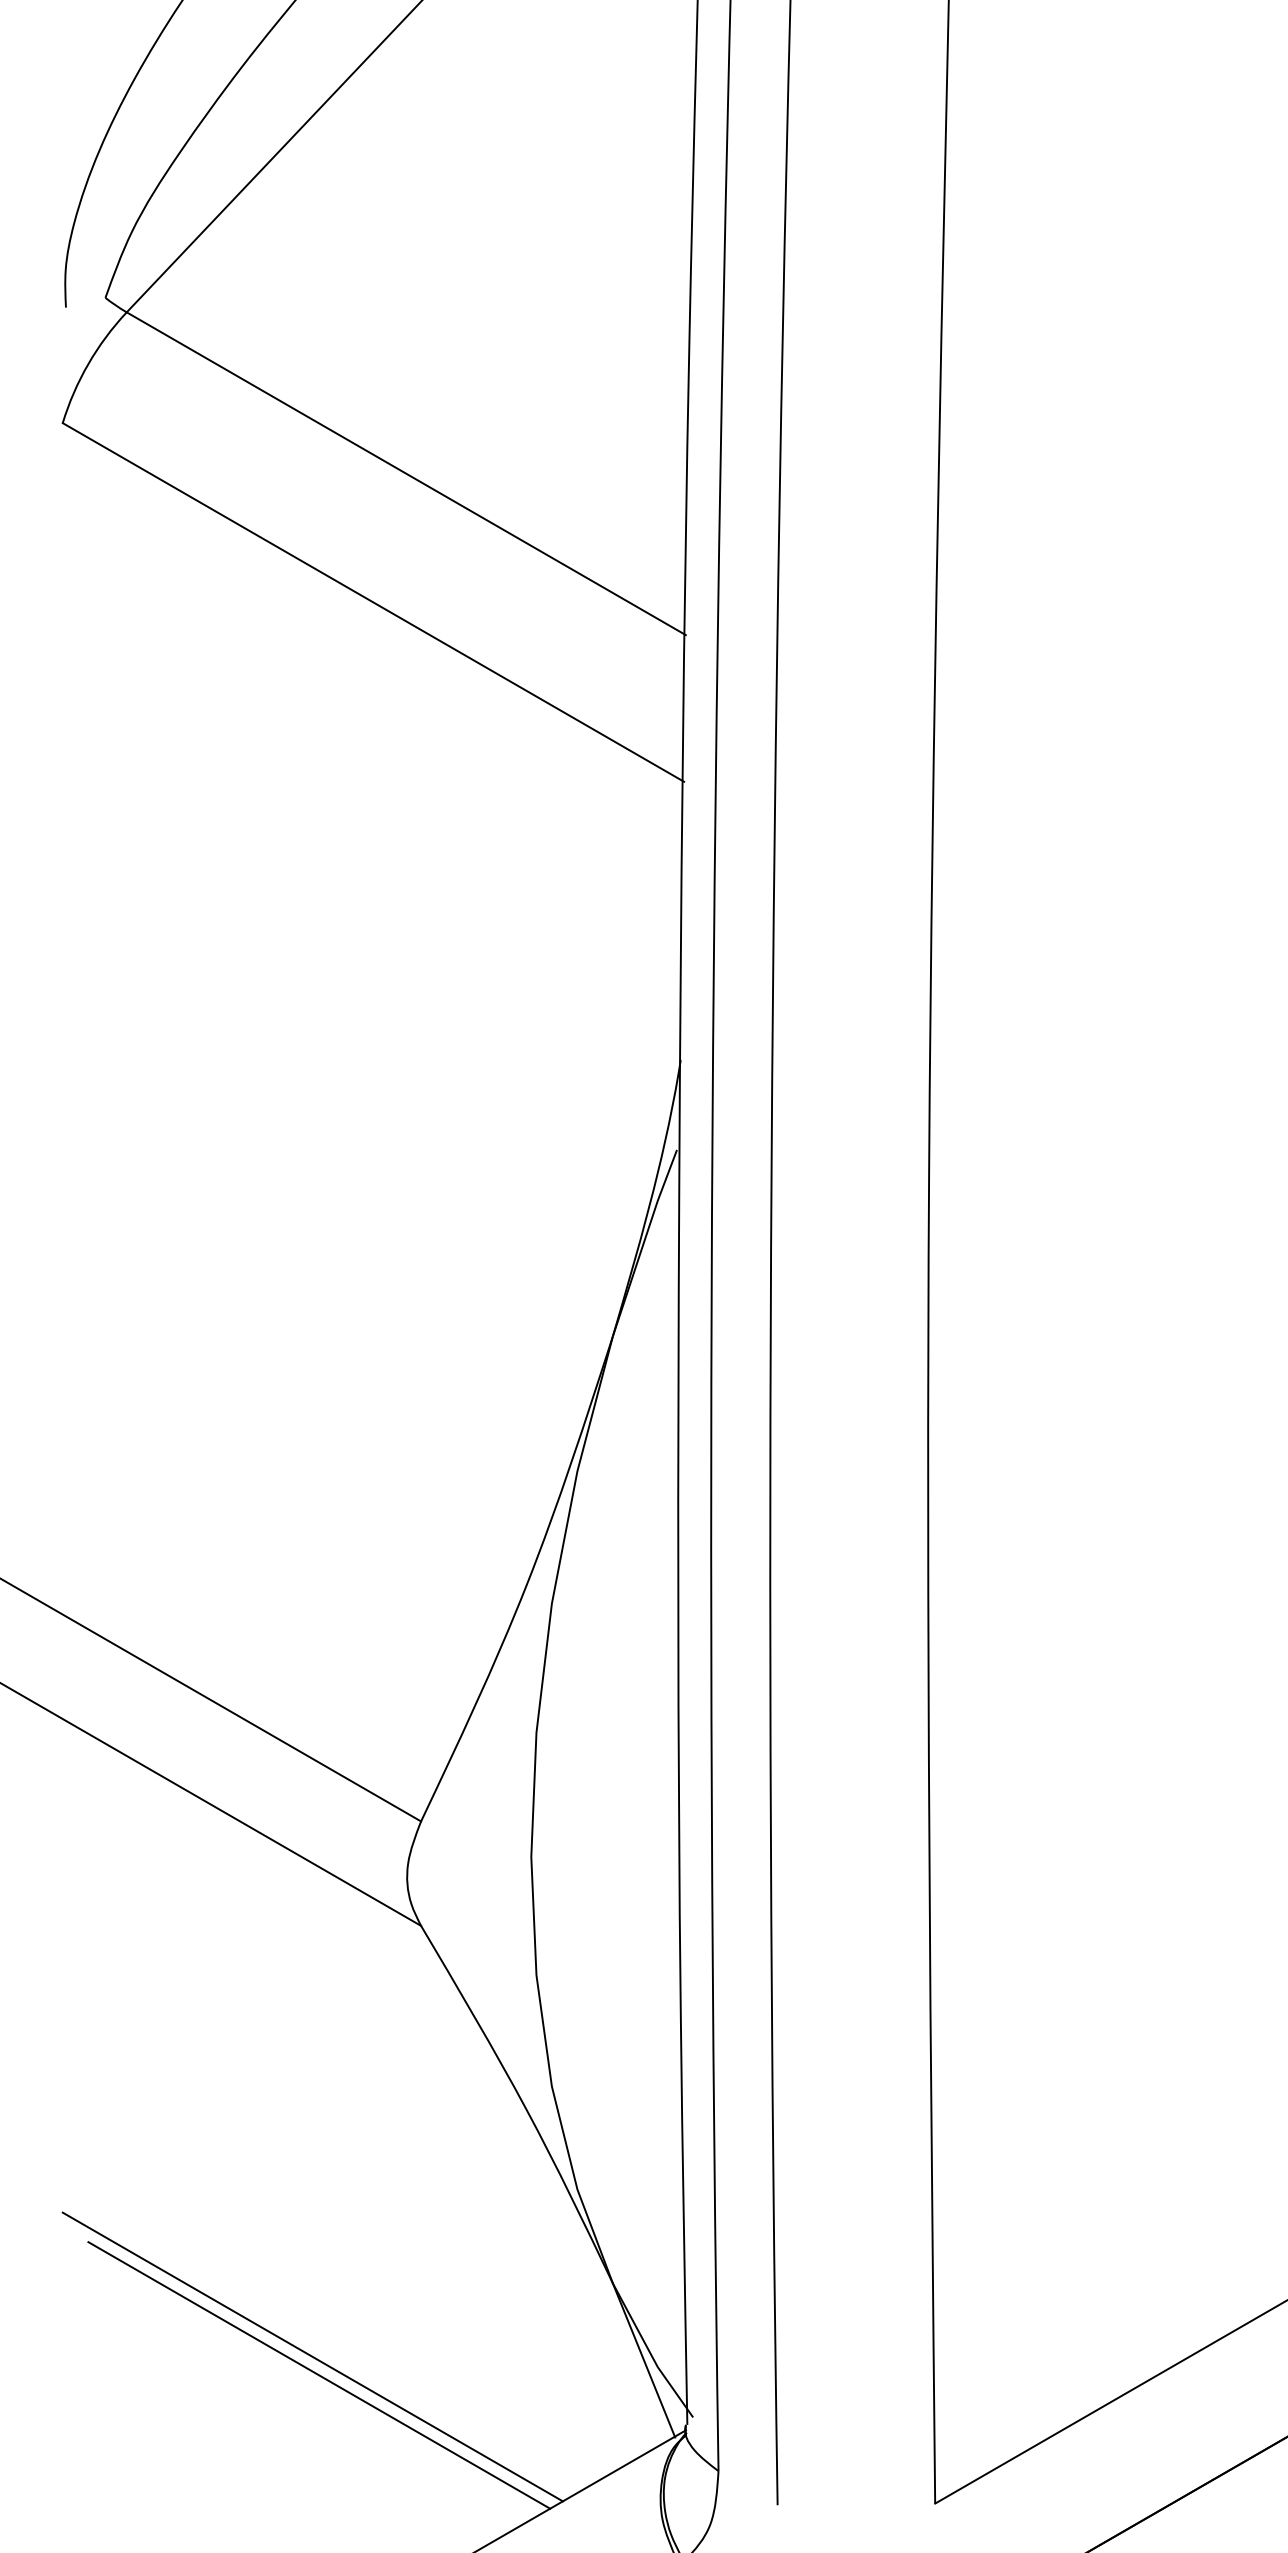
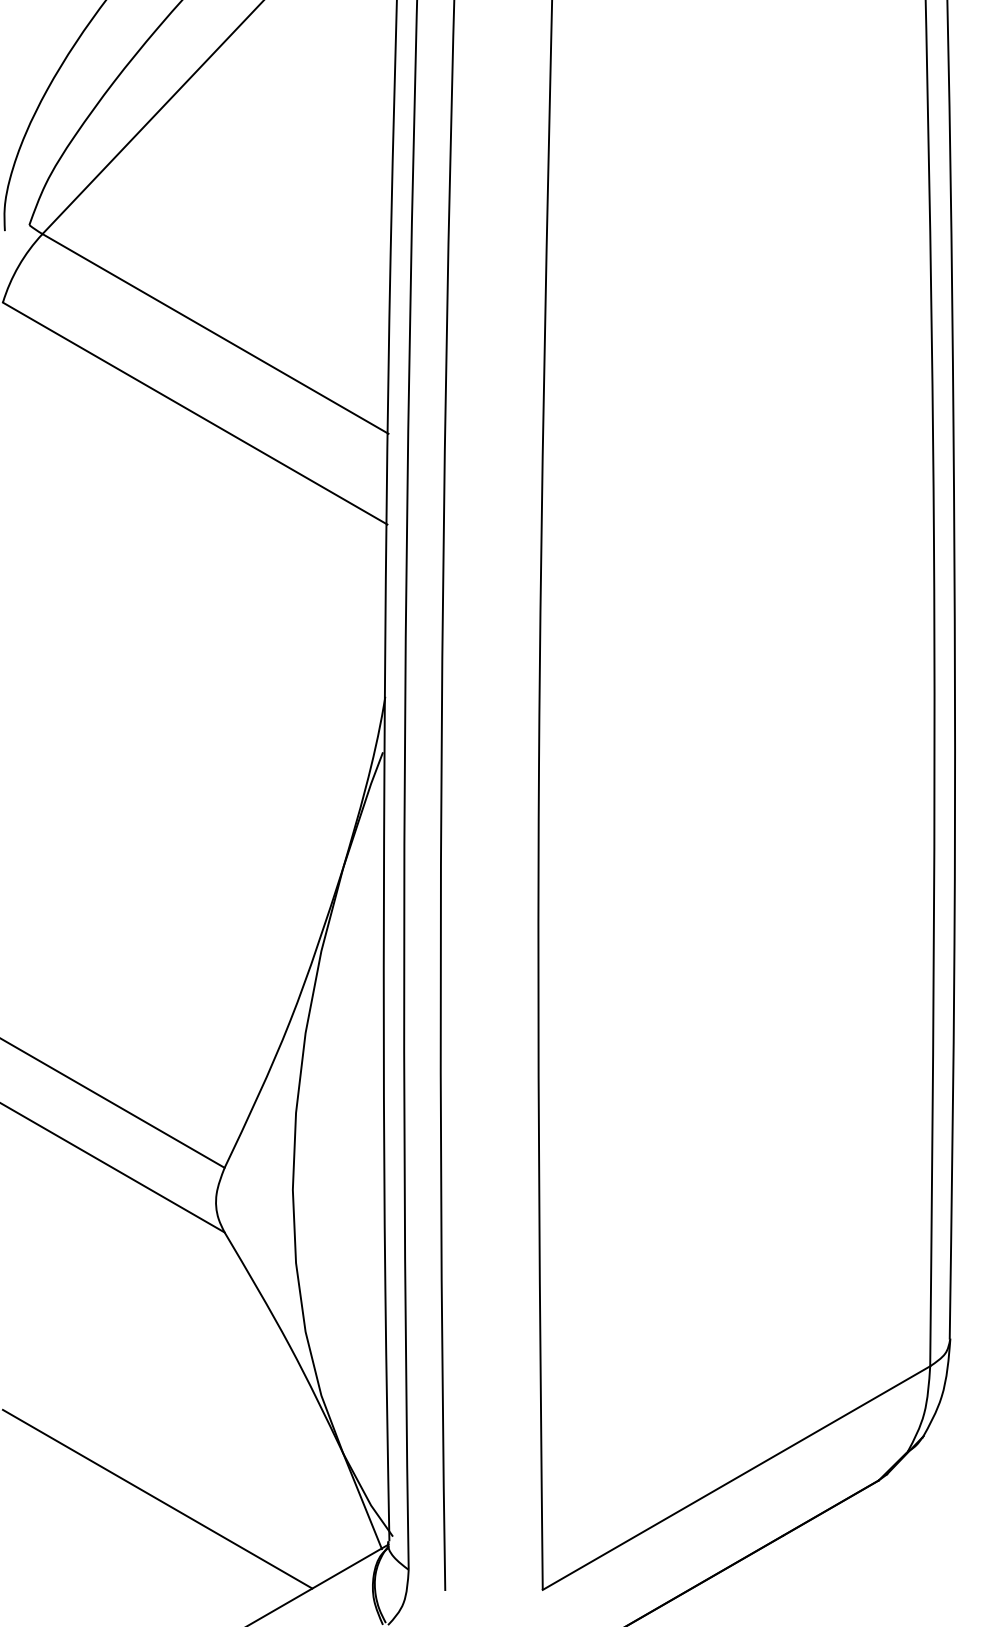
line: (319, 2375) -> (161, 1510), removed

